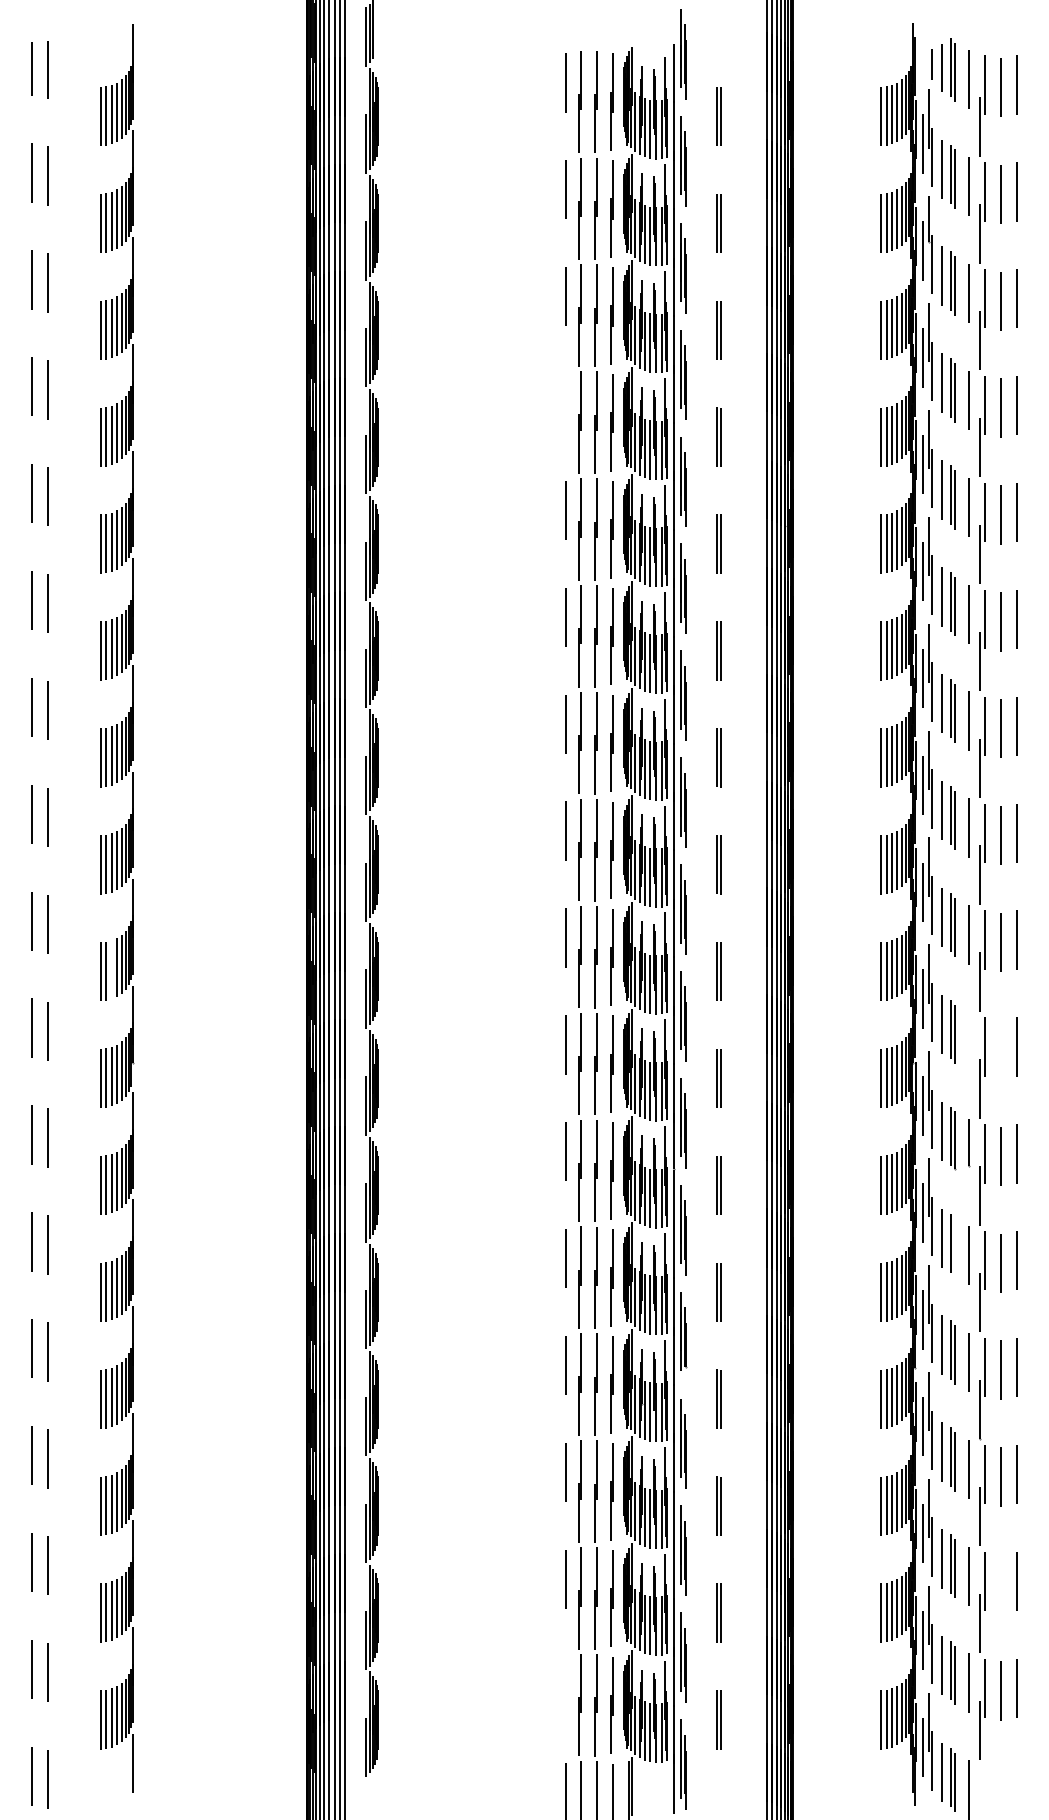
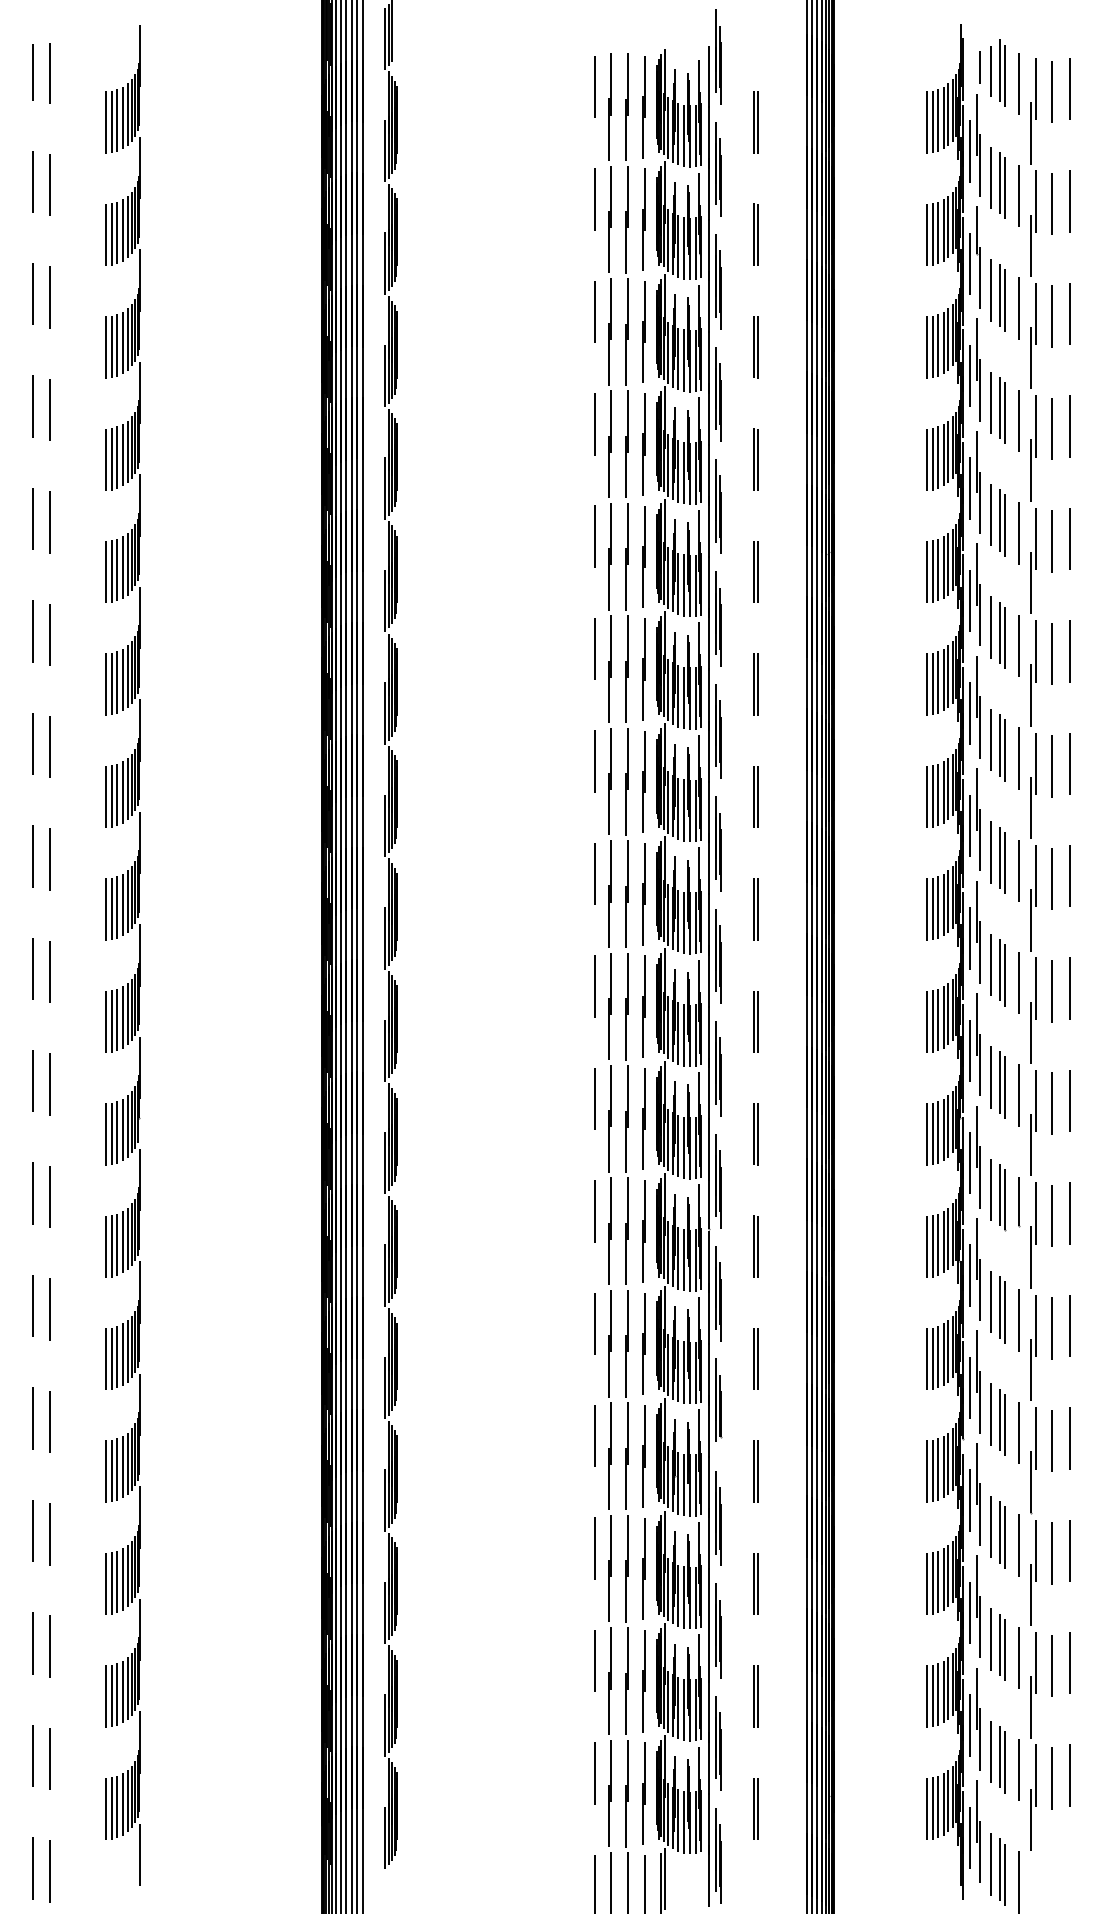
line: (565, 403) -> (594, 424), added
line: (111, 969) -> (117, 1019), added
line: (969, 1041) -> (1019, 1095), added
line: (1000, 1049) -> (1052, 1103), added
line: (955, 1247) -> (1004, 1312), added
line: (999, 1583) -> (1051, 1665), added
line: (565, 1686) -> (594, 1773), added

